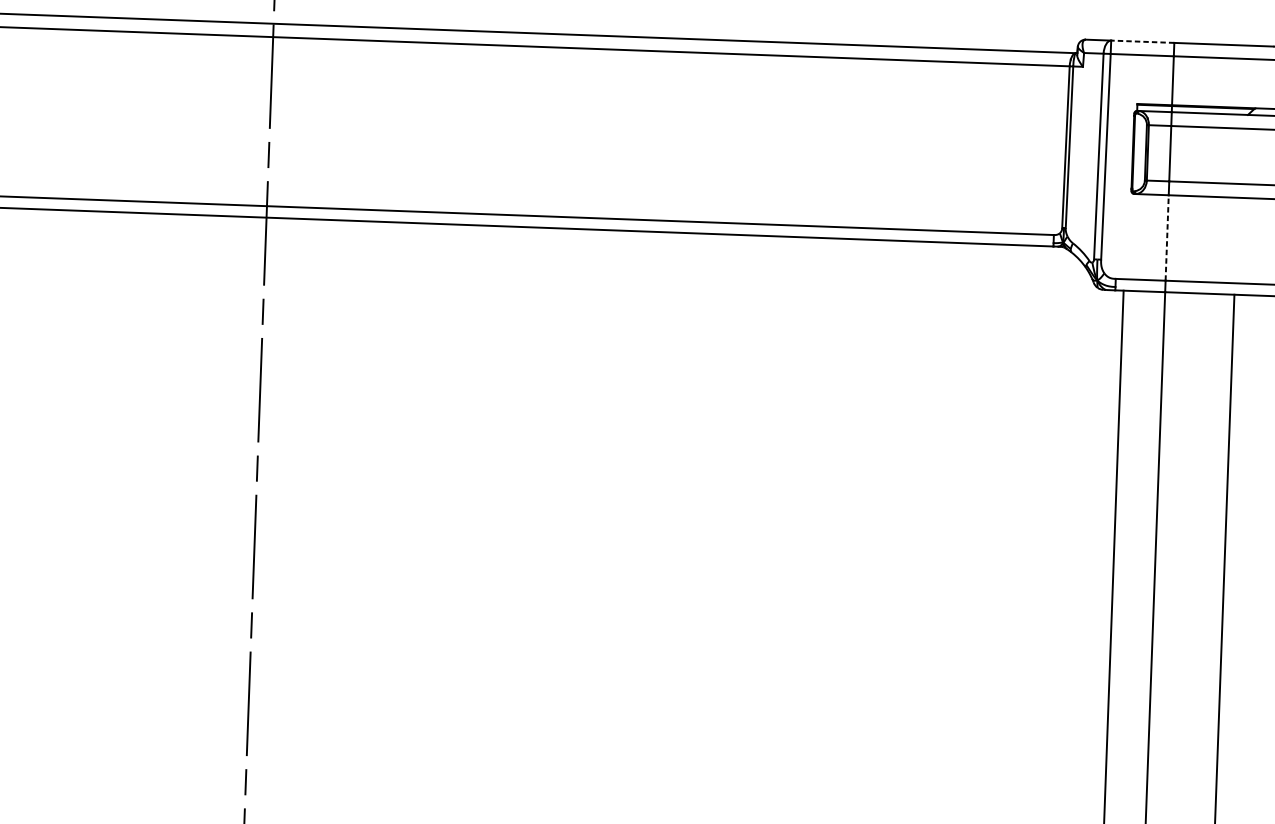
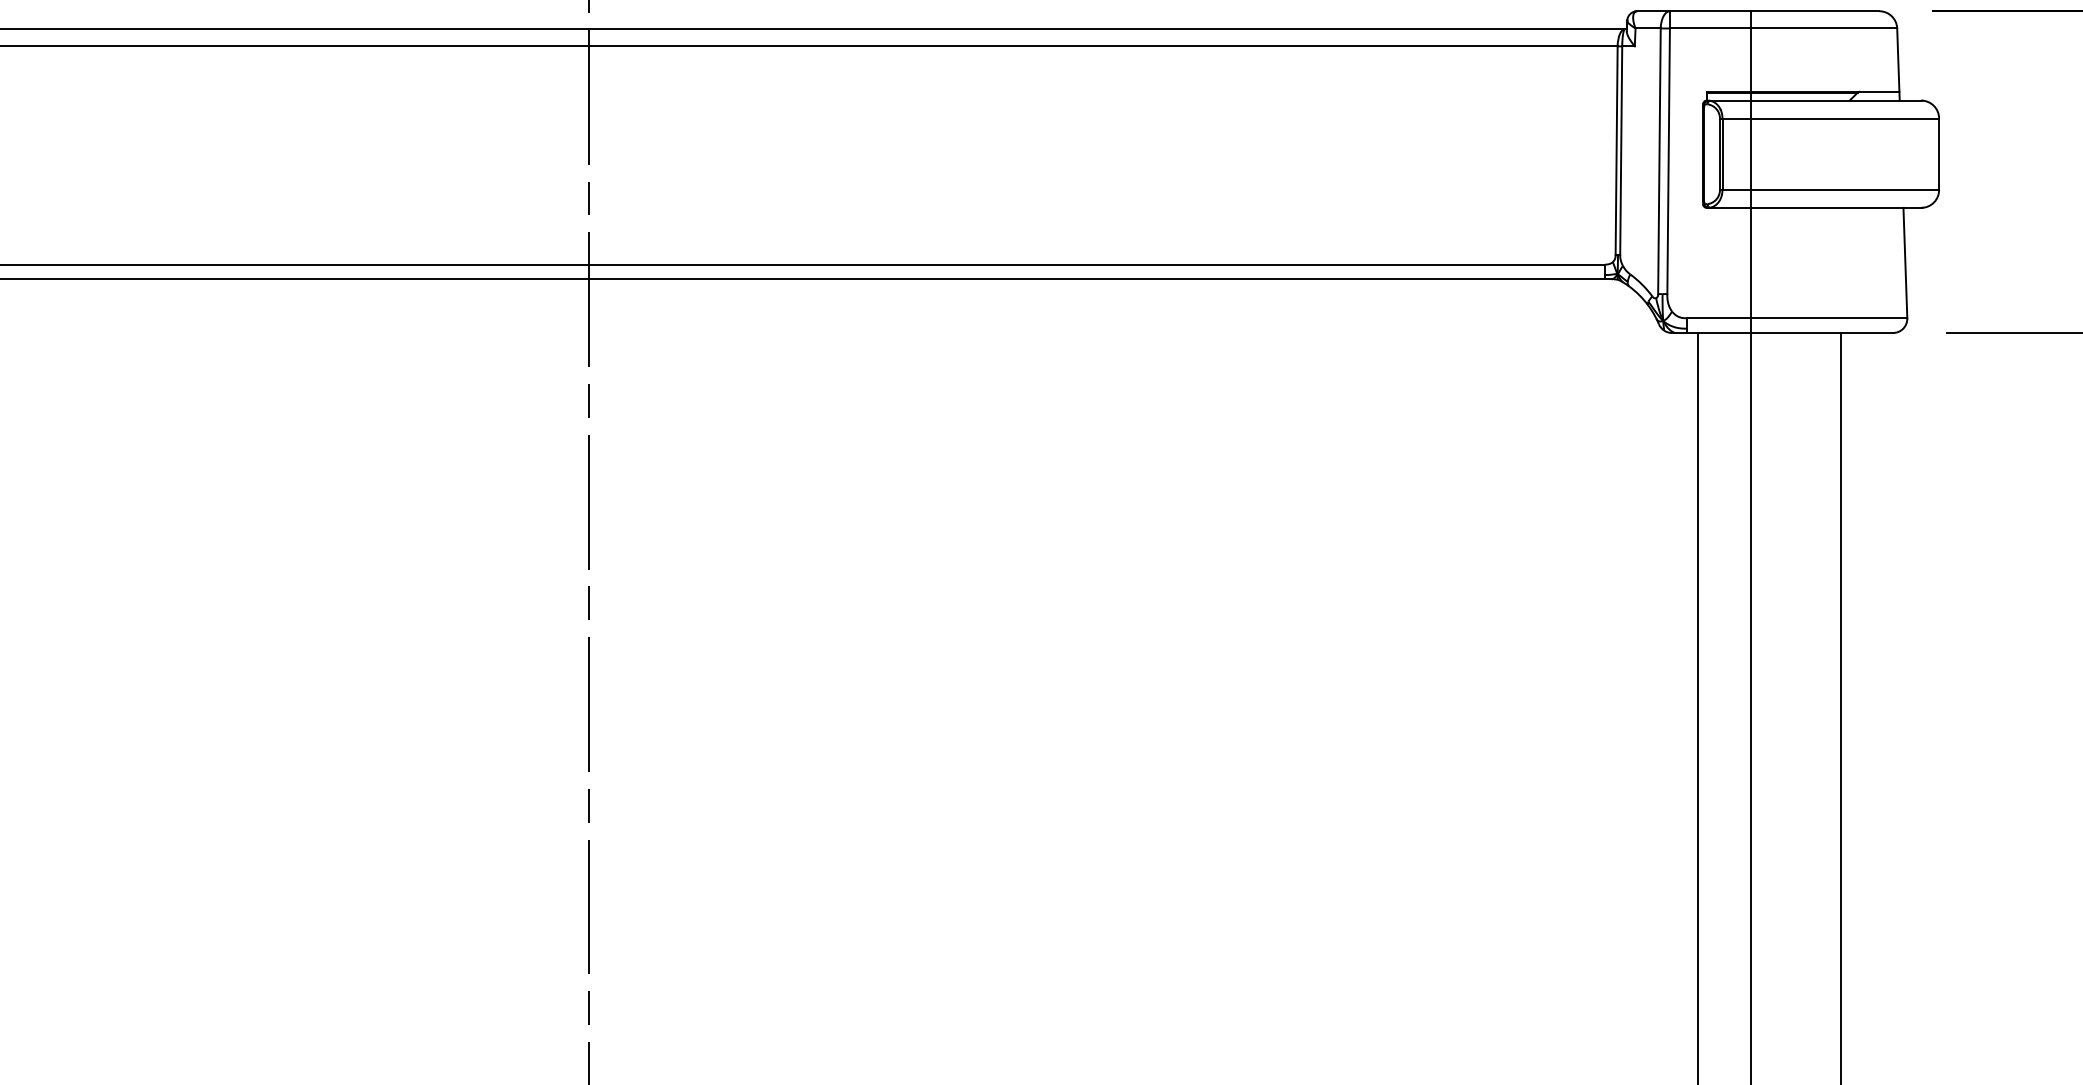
line: (1142, 41) -> (1710, 11), dashed -> solid
line: (1167, 237) -> (1751, 262), dashed -> solid

